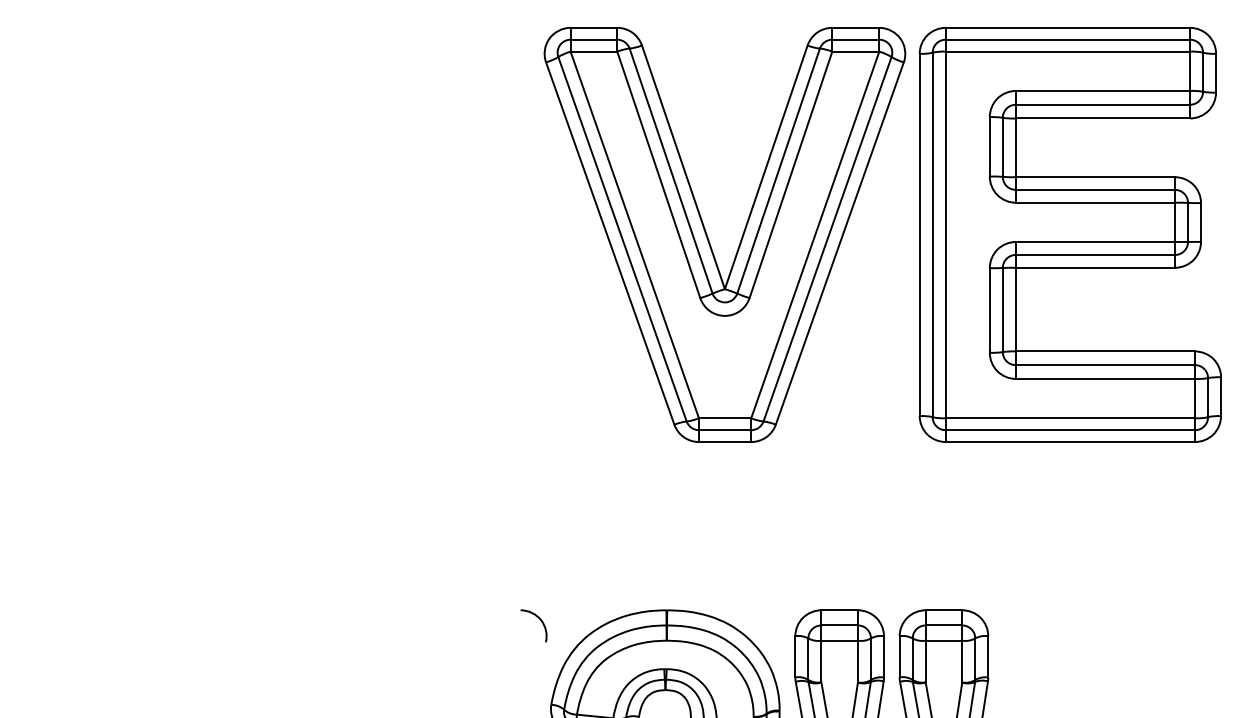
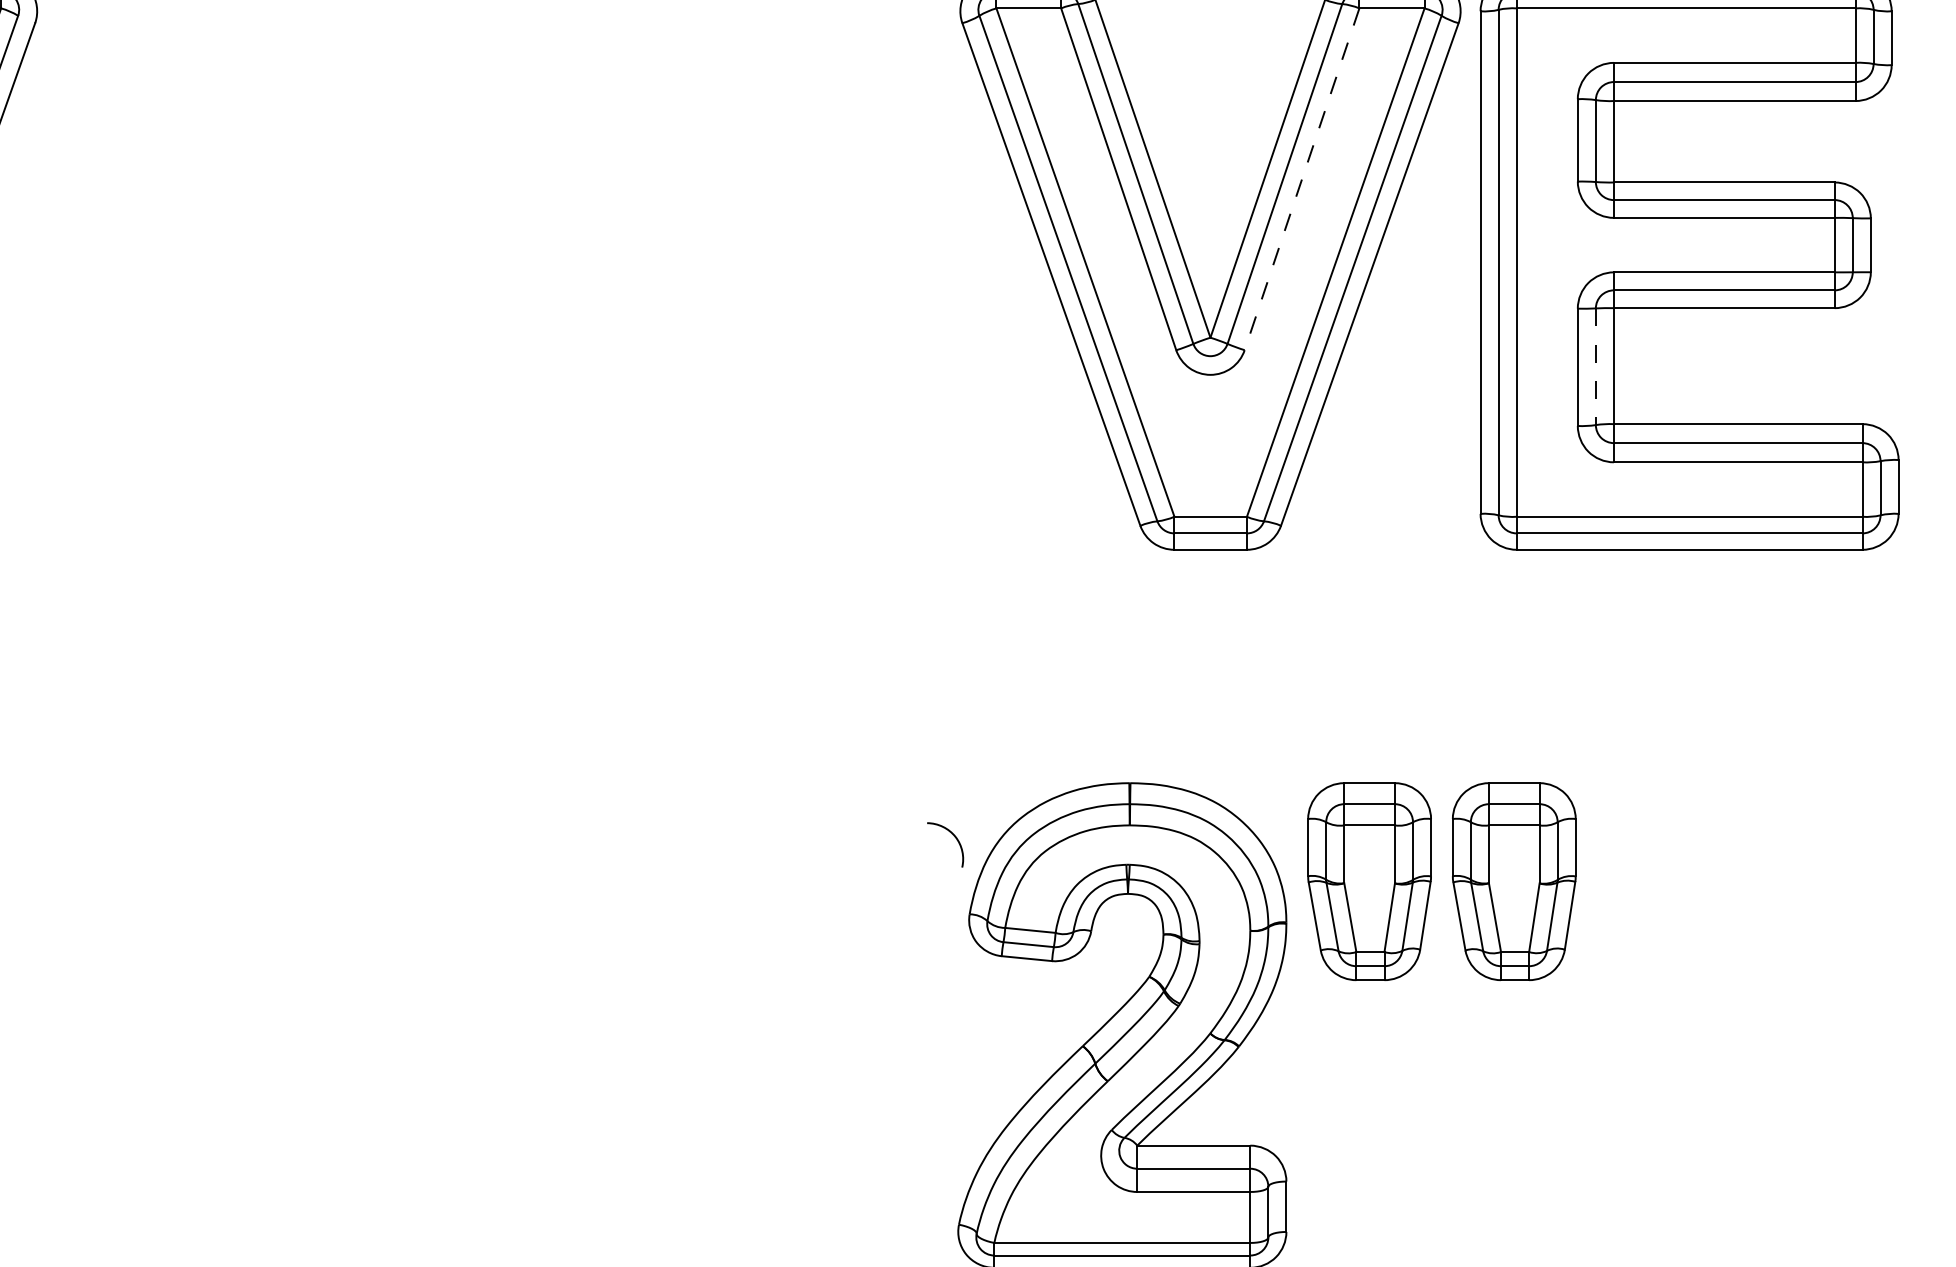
line: (790, 175) -> (1301, 179), solid -> dashed
line: (1002, 310) -> (1595, 367), solid -> dashed
curve: (540, 620) -> (954, 837), moved

